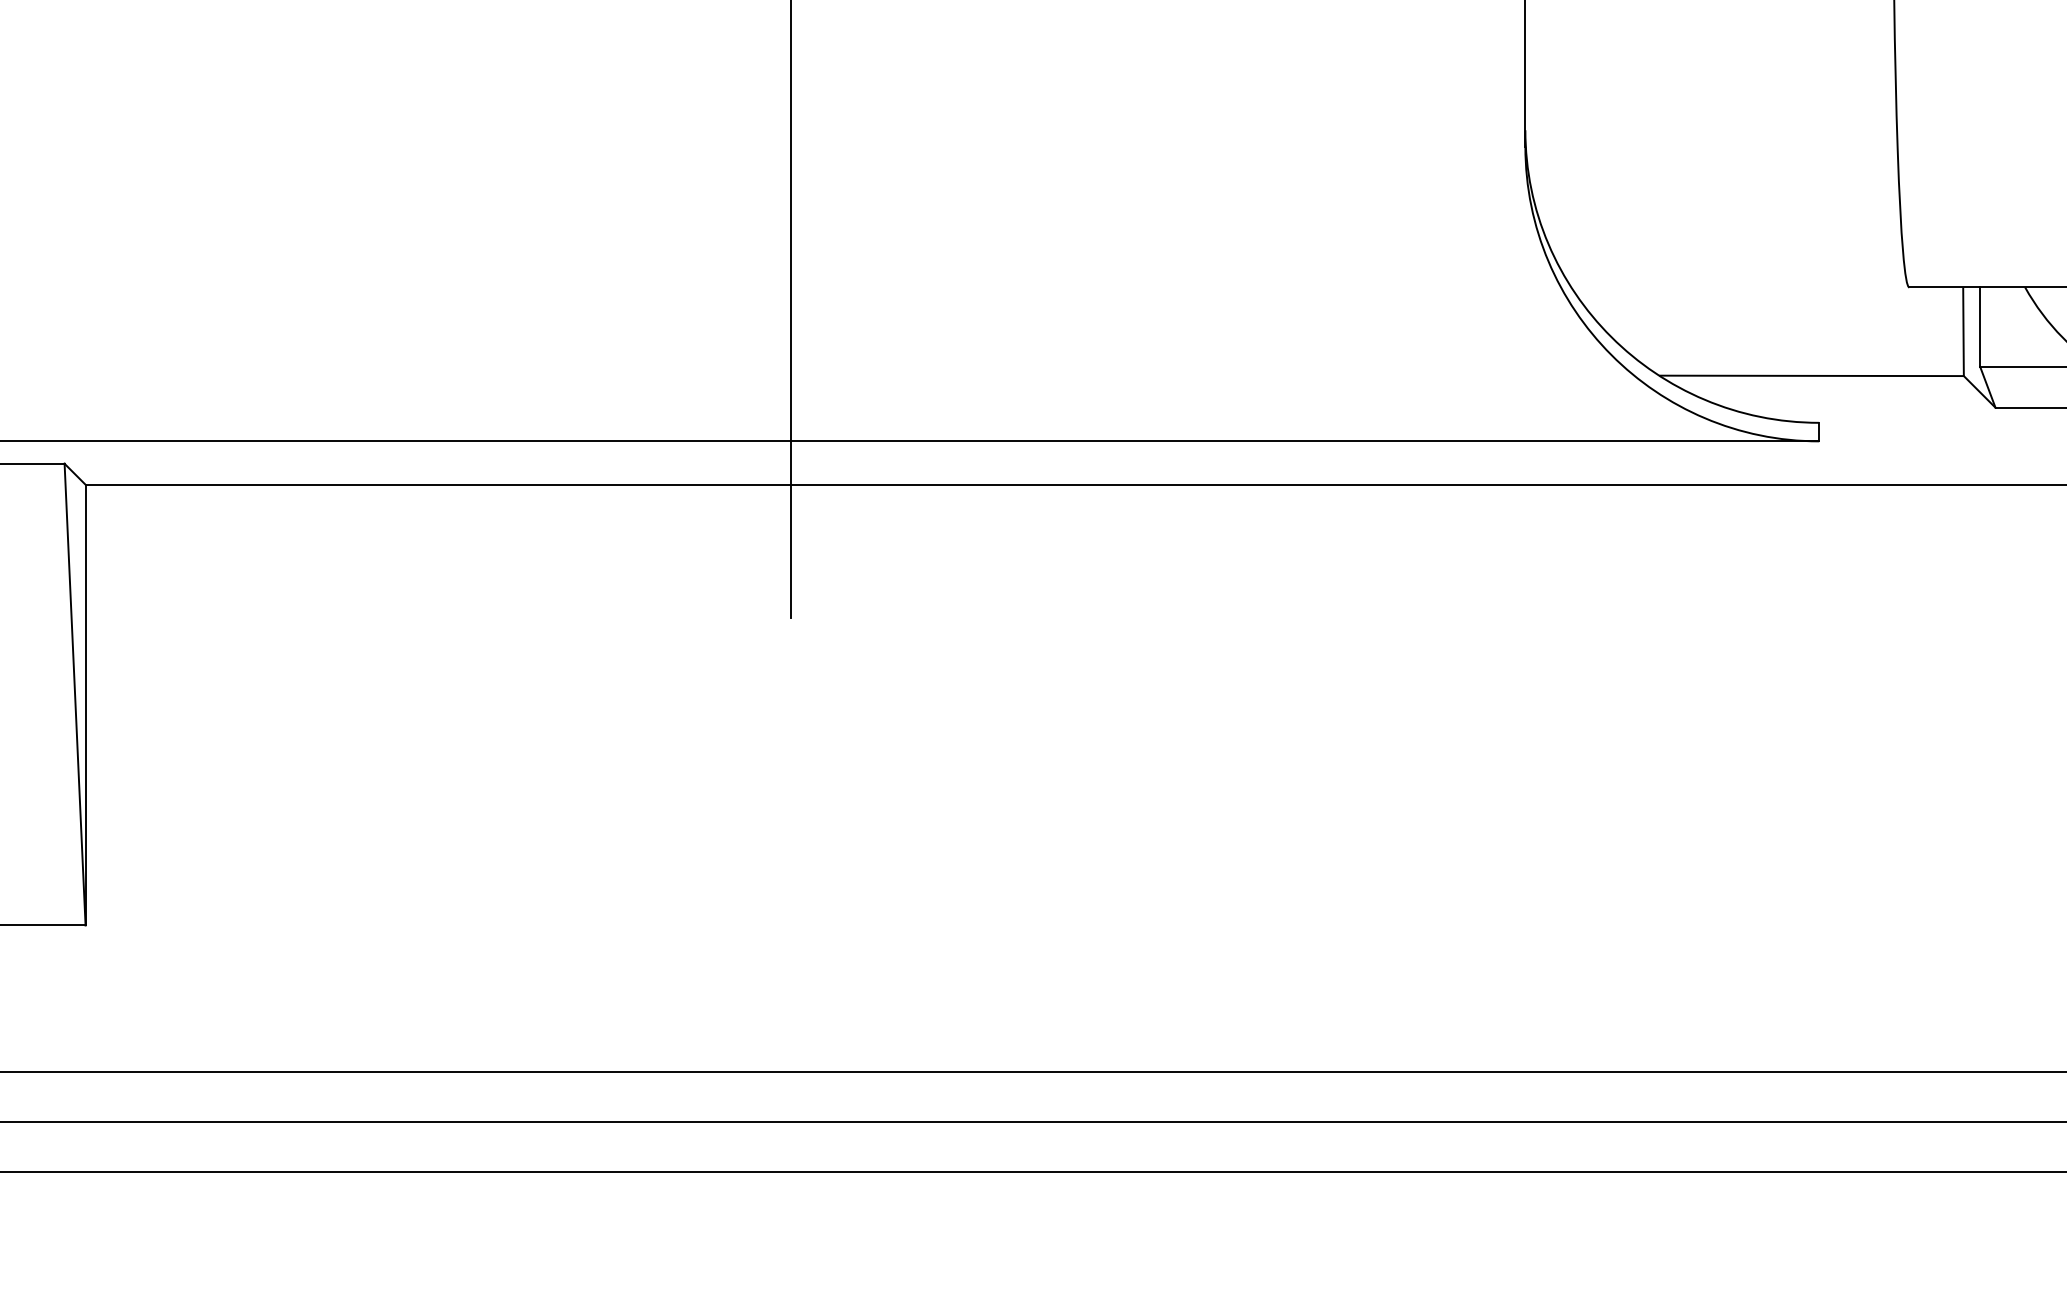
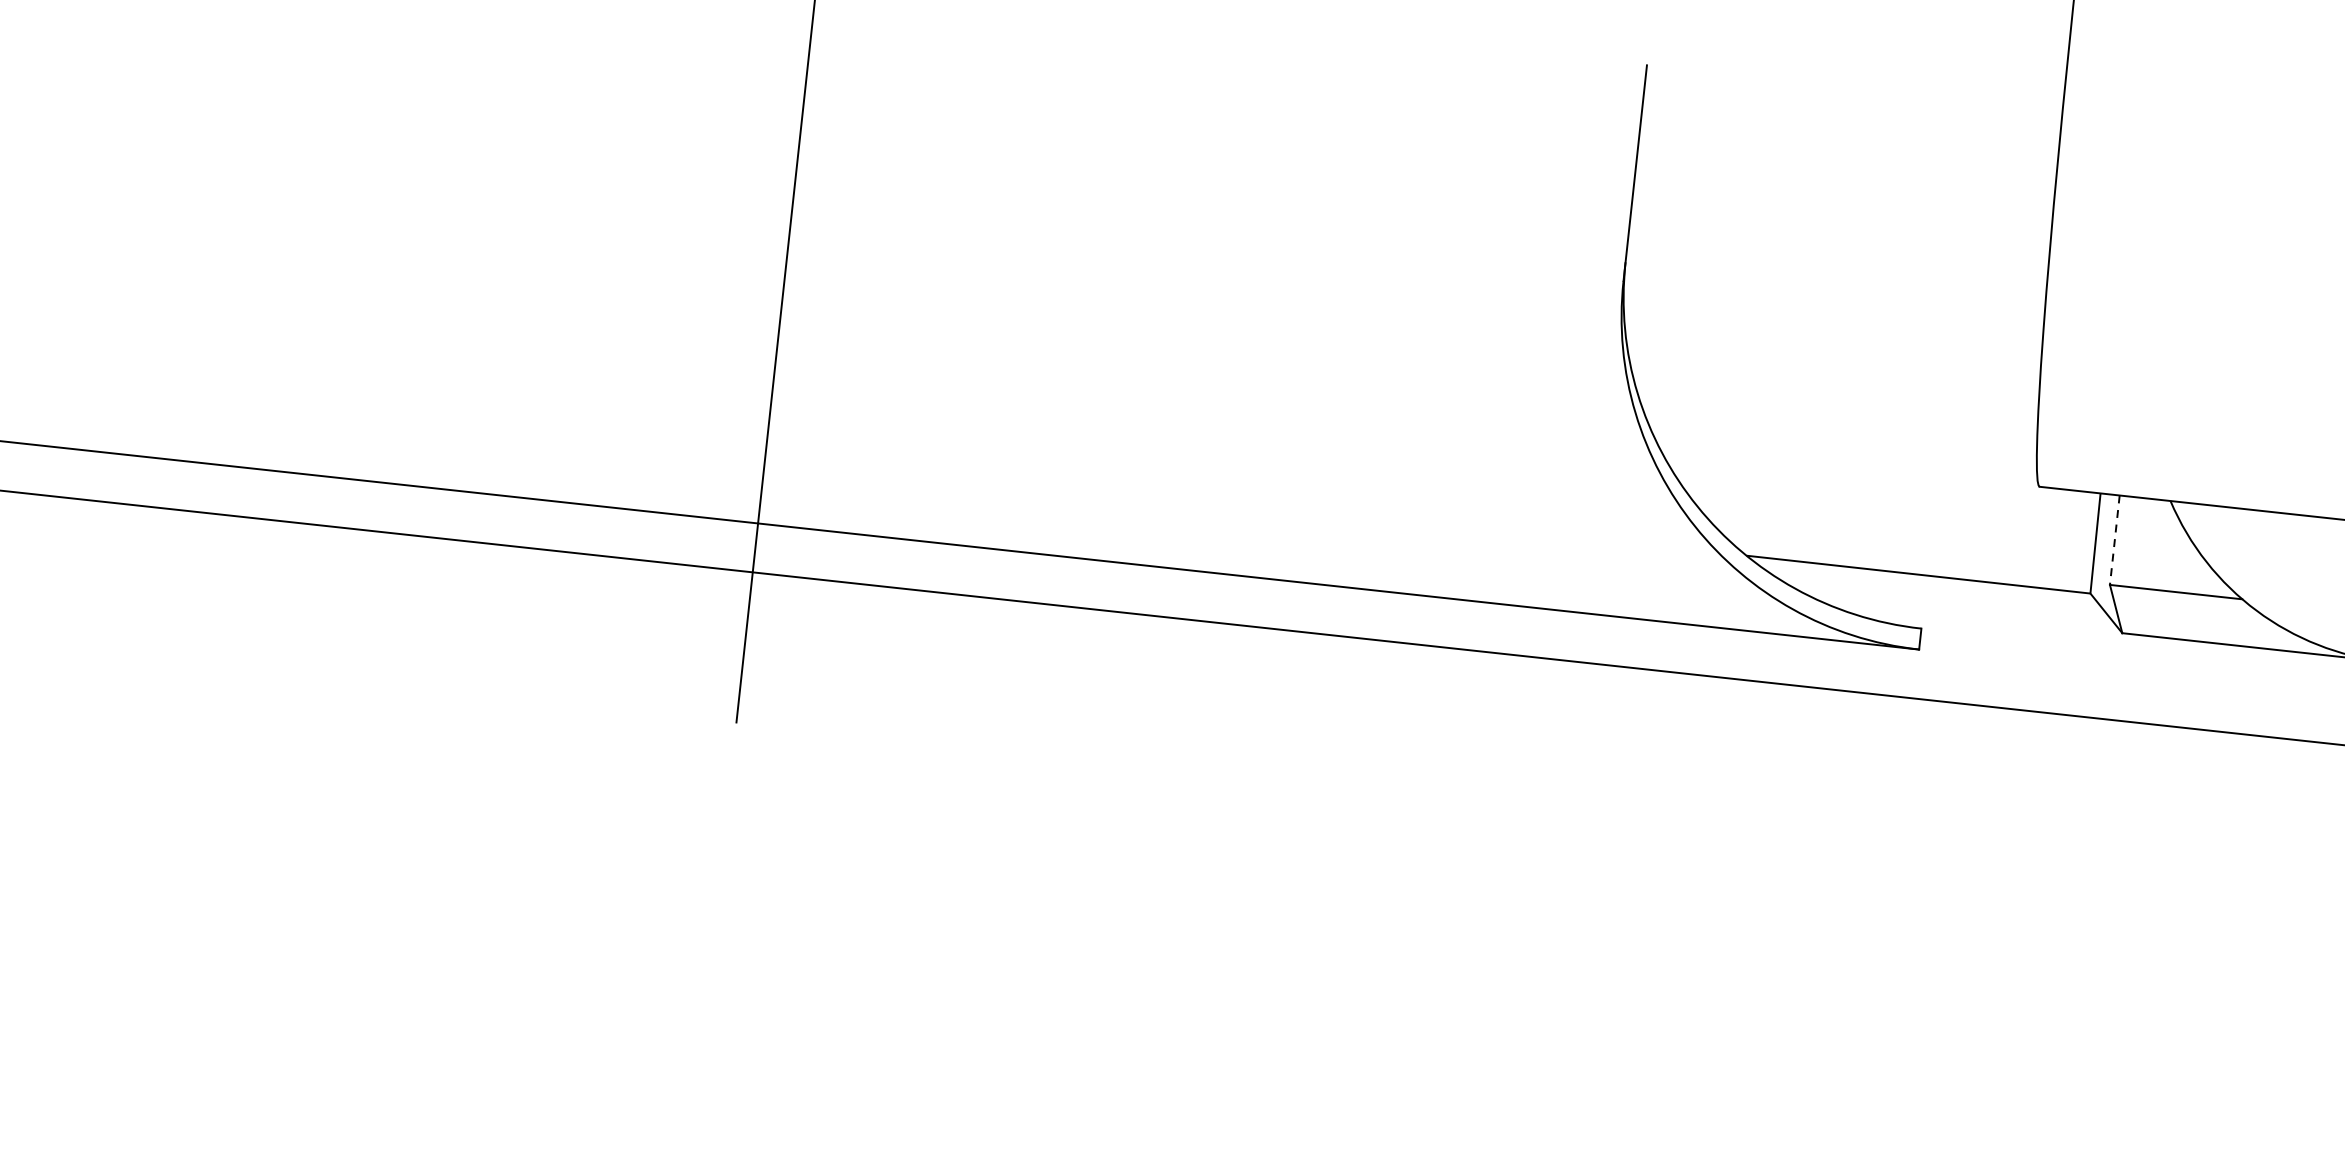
line: (1980, 327) -> (2115, 540), solid -> dashed

